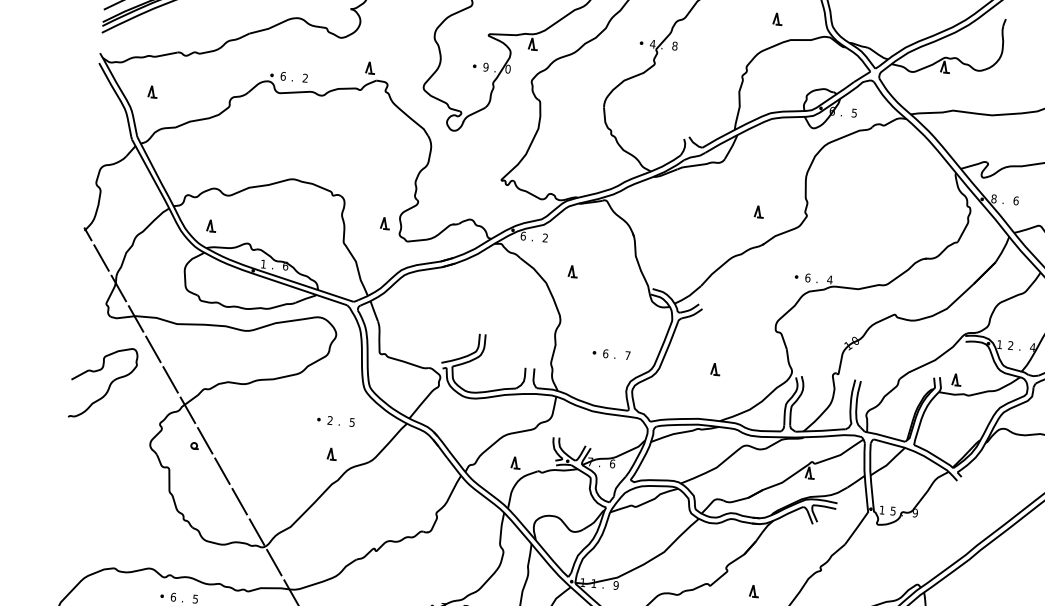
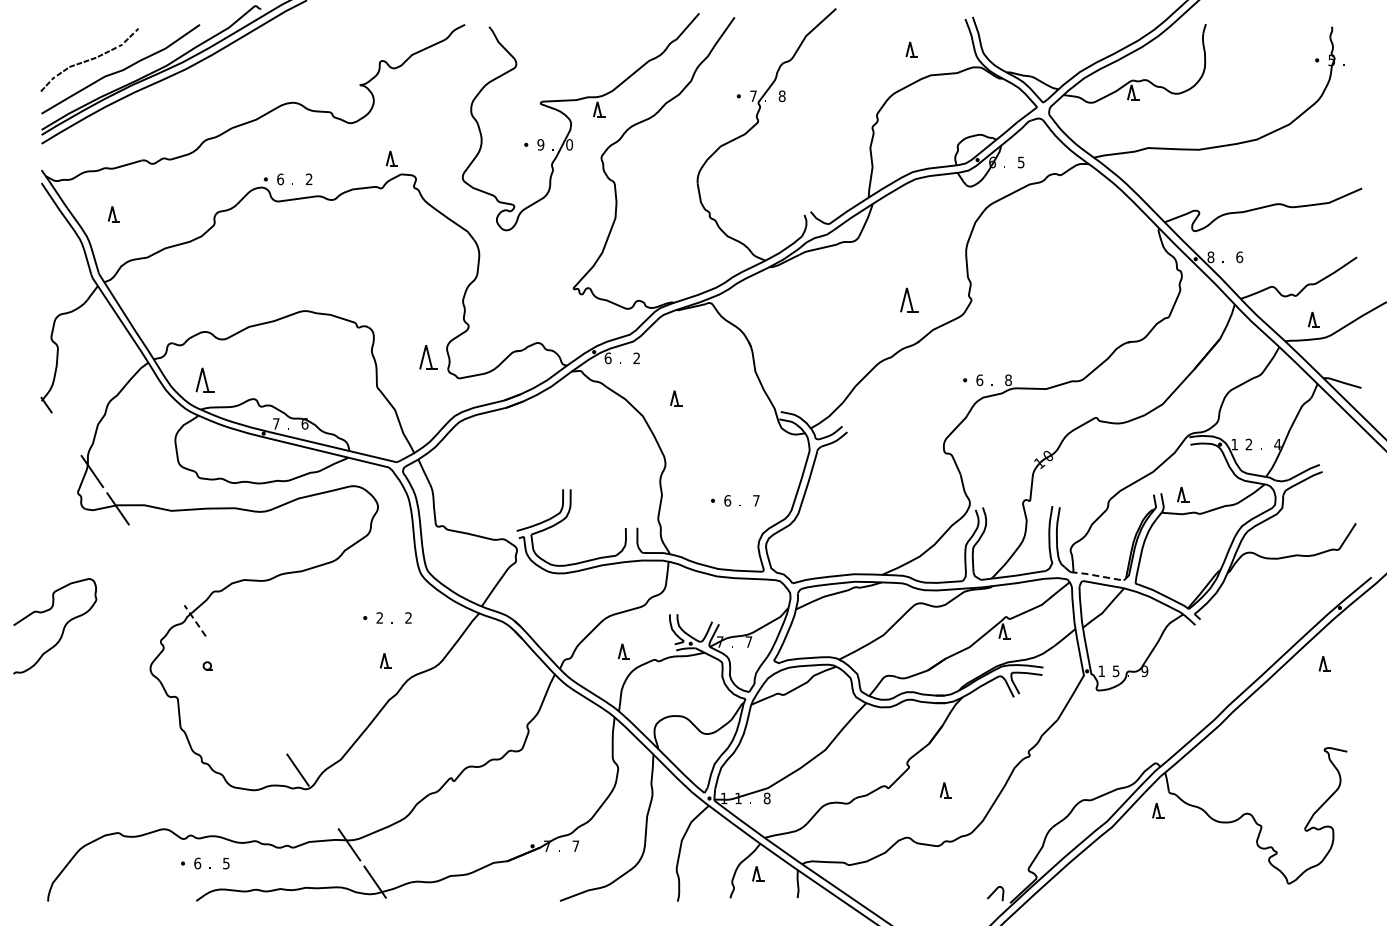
text: (652, 43) -> (753, 95), 4 -> 7
part: (759, 211) -> (909, 300), size x1.6
part: (385, 223) -> (428, 357), size x1.6
part: (211, 225) -> (204, 380), size x1.6
line: (101, 257) -> (66, 433), removed
text: (263, 263) -> (276, 423), 1 -> 7
text: (829, 280) -> (1008, 380), 4 -> 8
line: (153, 348) -> (143, 545), removed
part: (715, 369) -> (870, 508), removed
line: (170, 379) -> (169, 583), removed
part: (108, 386) -> (62, 629), moved
line: (188, 410) -> (195, 620), solid -> dashed
text: (352, 422) -> (408, 617), 5 -> 2
line: (885, 436) -> (1097, 575), solid -> dashed
line: (204, 440) -> (220, 657), removed
text: (612, 463) -> (748, 641), 6 -> 7
line: (222, 471) -> (246, 695), removed
line: (239, 501) -> (272, 732), removed
line: (274, 562) -> (323, 807), removed
text: (615, 585) -> (766, 798), 9 -> 8

